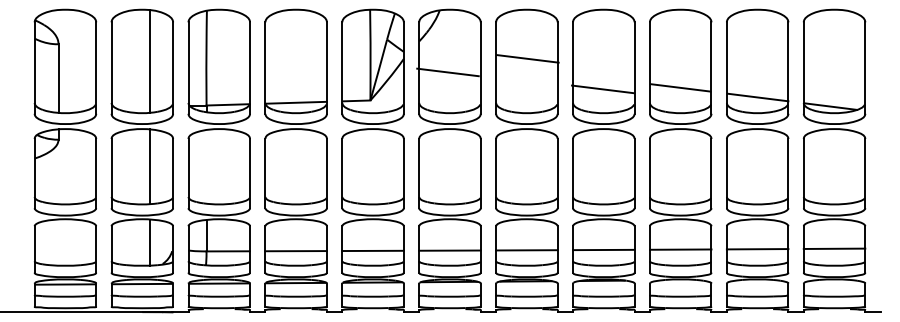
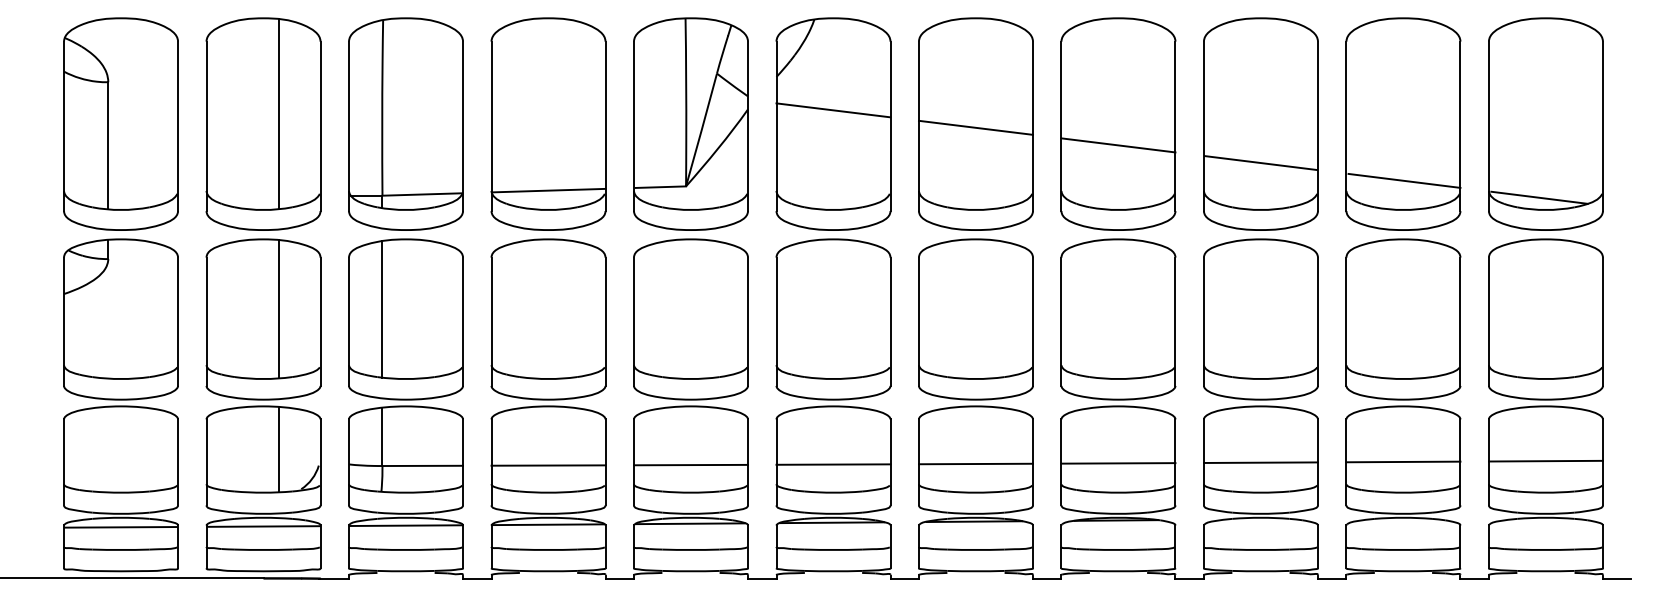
line: (527, 58) -> (975, 127), moved
line: (447, 72) -> (832, 110), moved
line: (602, 89) -> (1117, 145), moved
line: (206, 166) -> (382, 308), added

